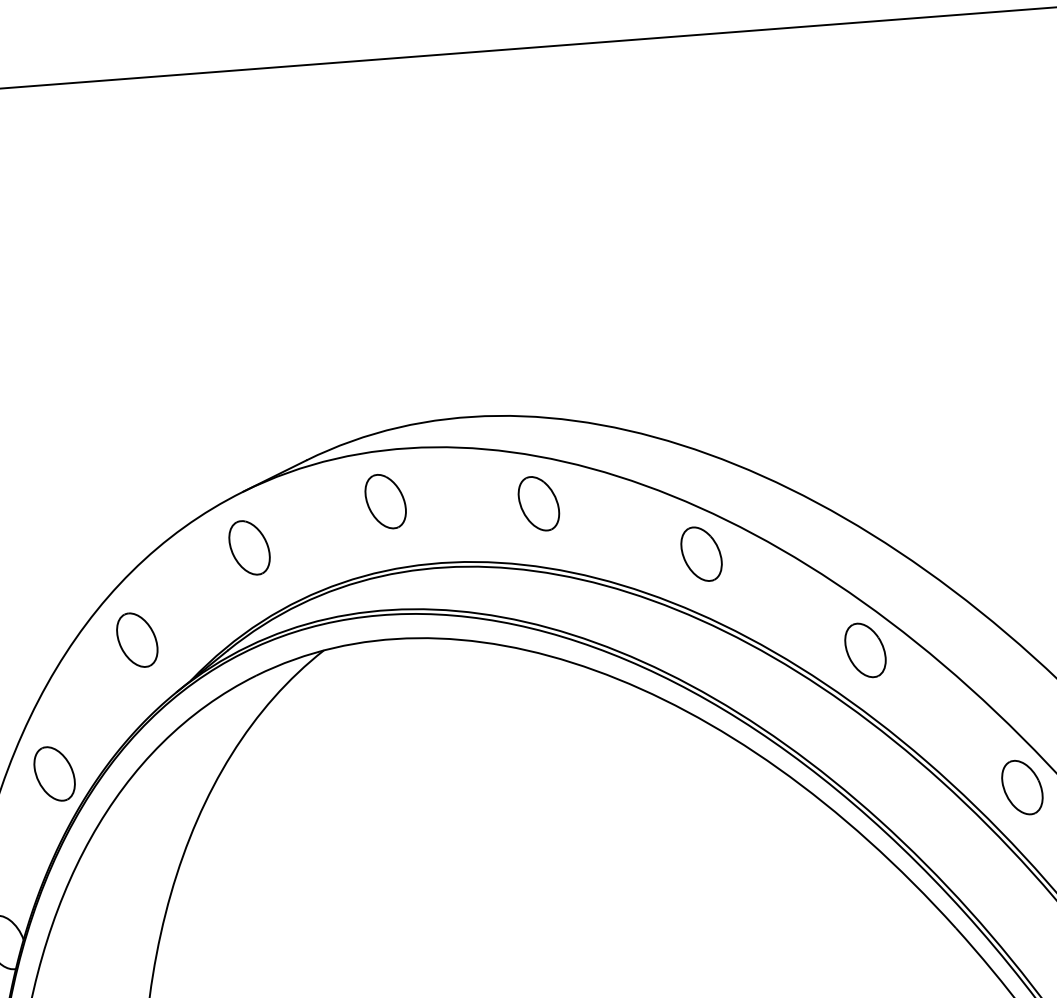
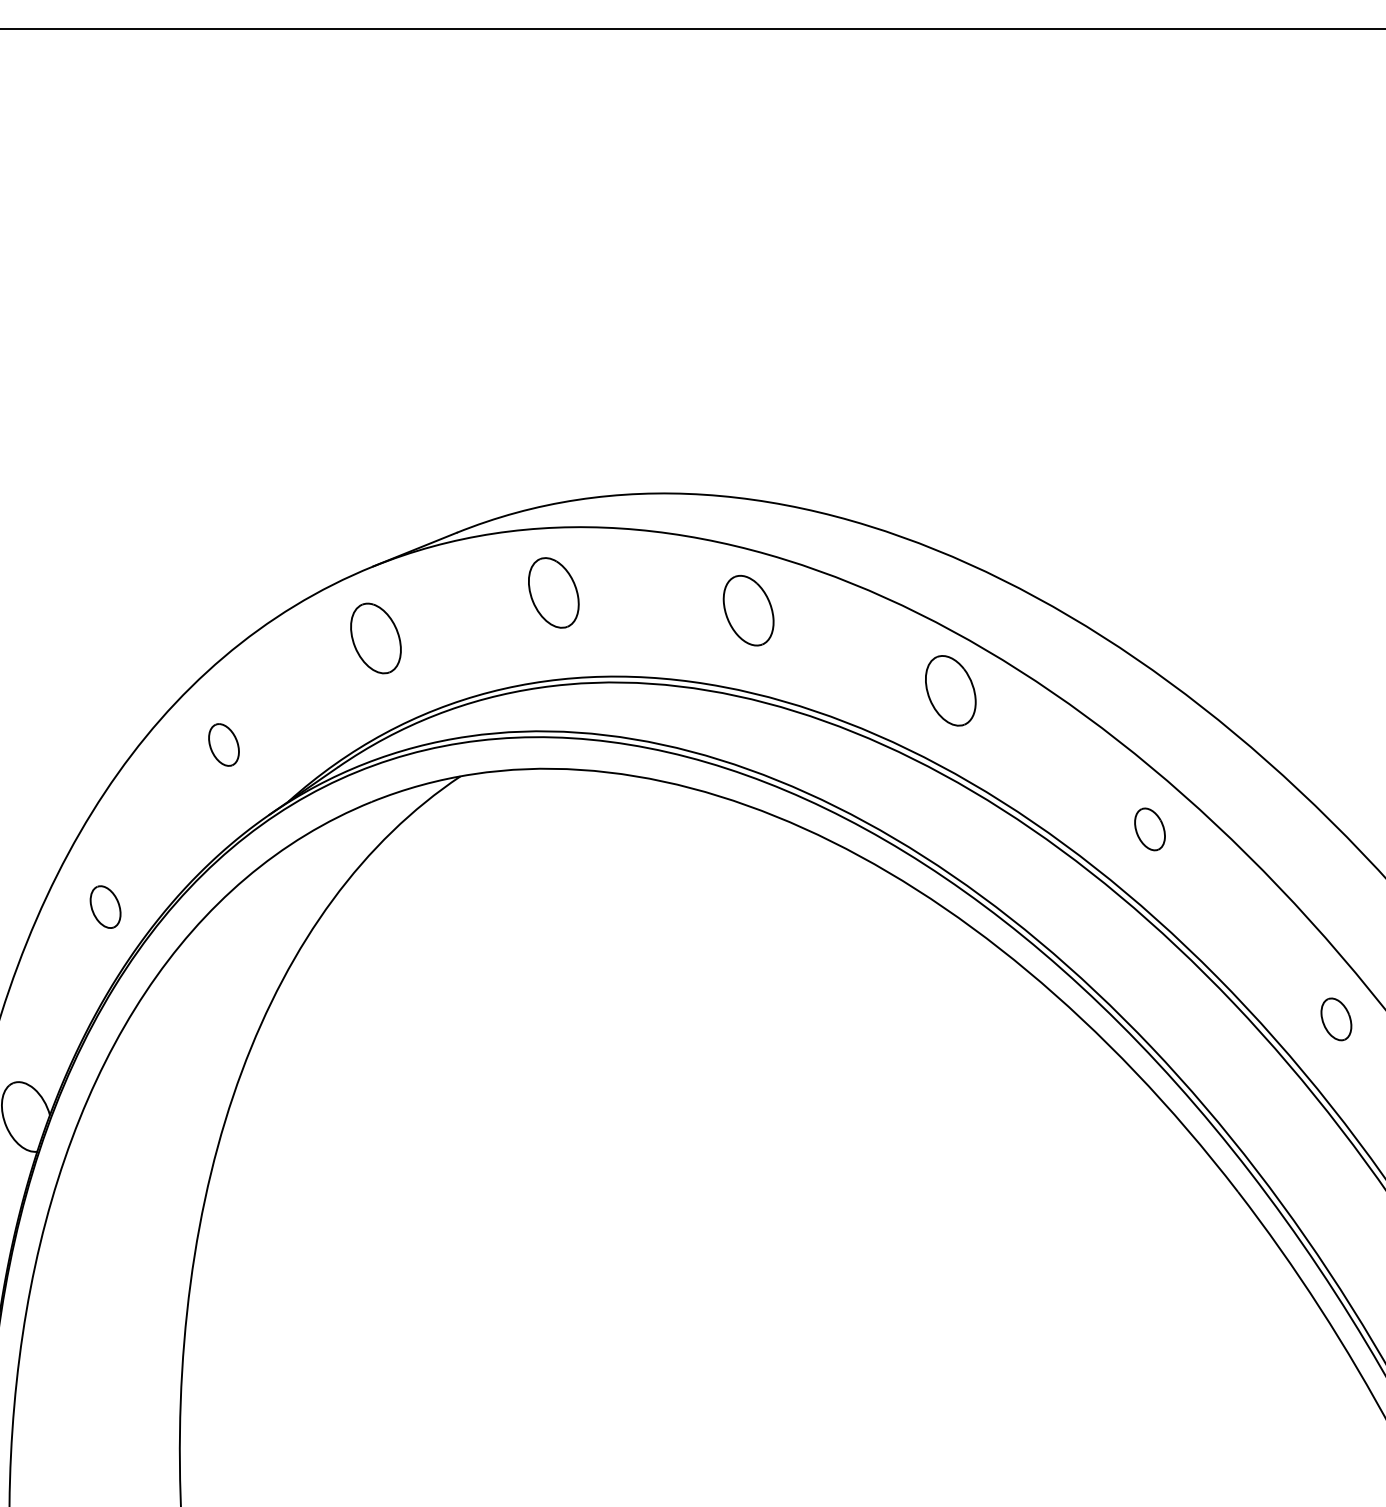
part: (136, 639) -> (223, 744), size x0.6
part: (865, 650) -> (1149, 829), size x0.6
part: (54, 773) -> (105, 906), size x0.6
part: (1022, 787) -> (1336, 1019), size x0.6

